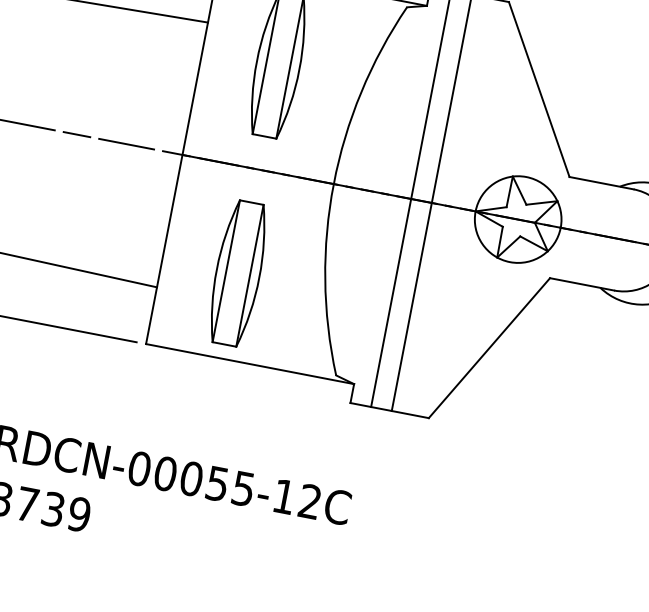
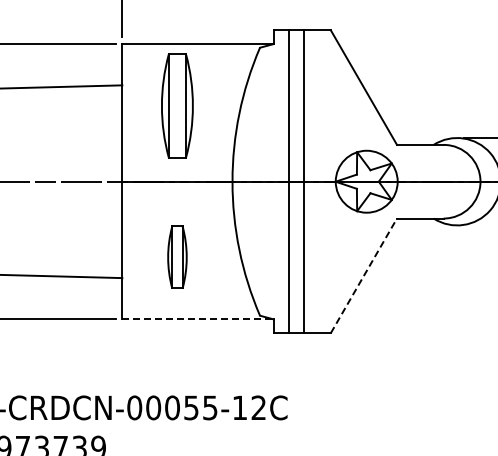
part: (238, 273) -> (177, 257), size x0.6
line: (490, 347) -> (364, 275), solid -> dashed
line: (250, 364) -> (198, 319), solid -> dashed

